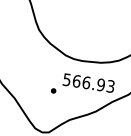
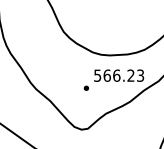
text: (100, 84) -> (130, 75), 566.93 -> 566.23

